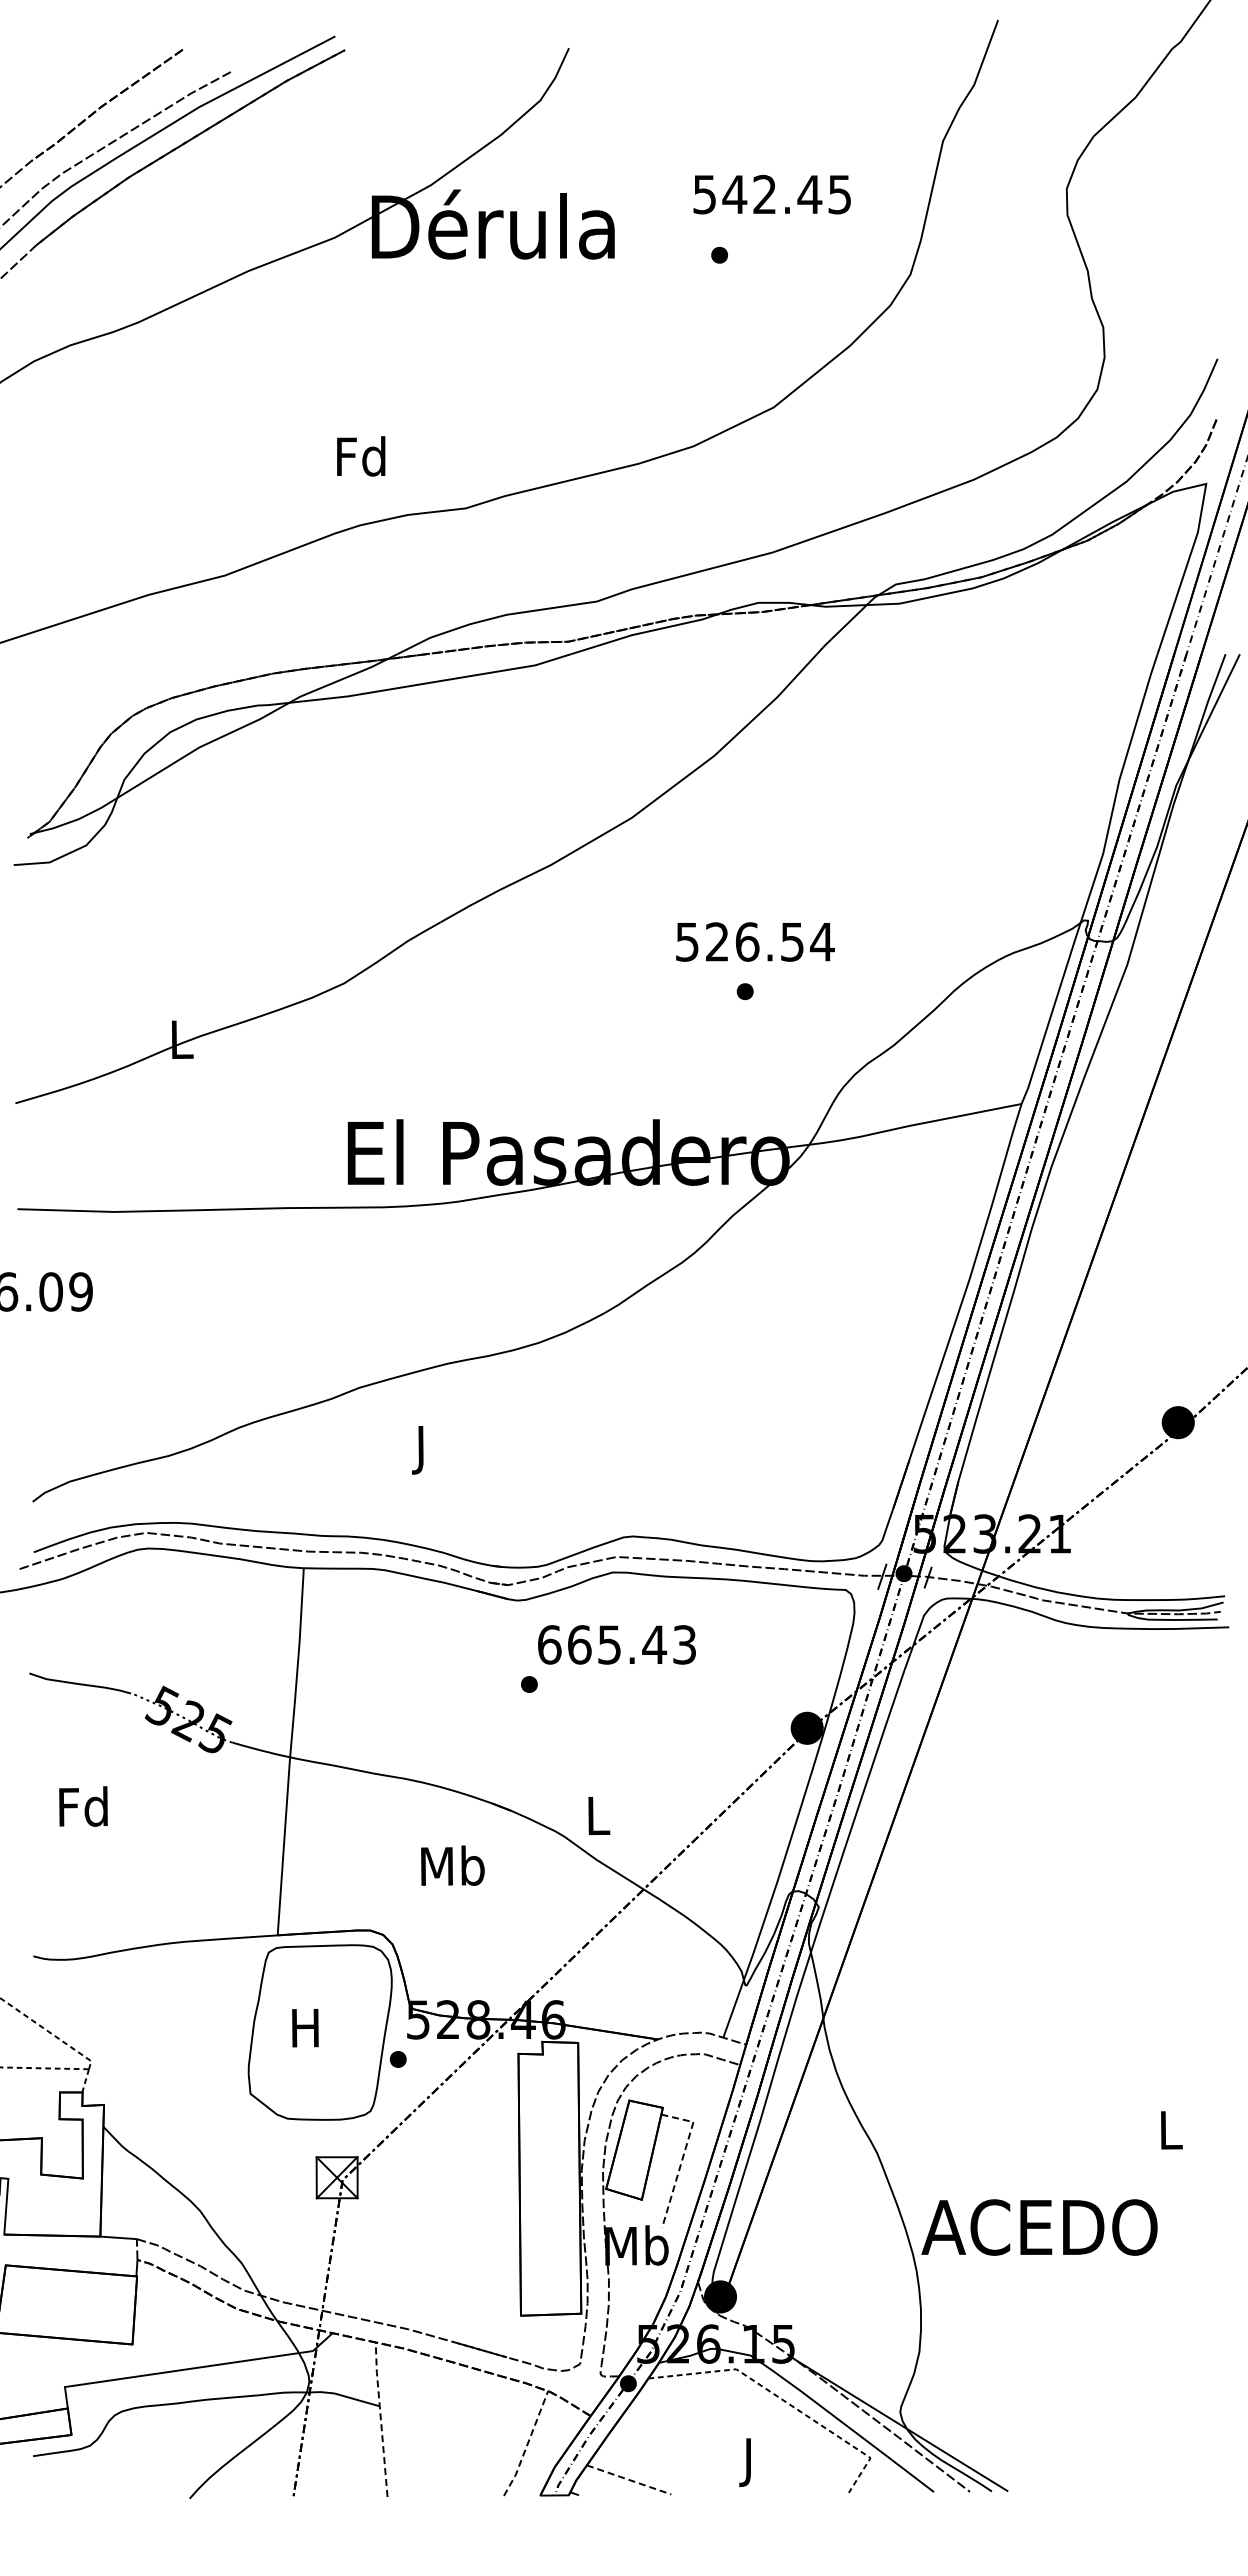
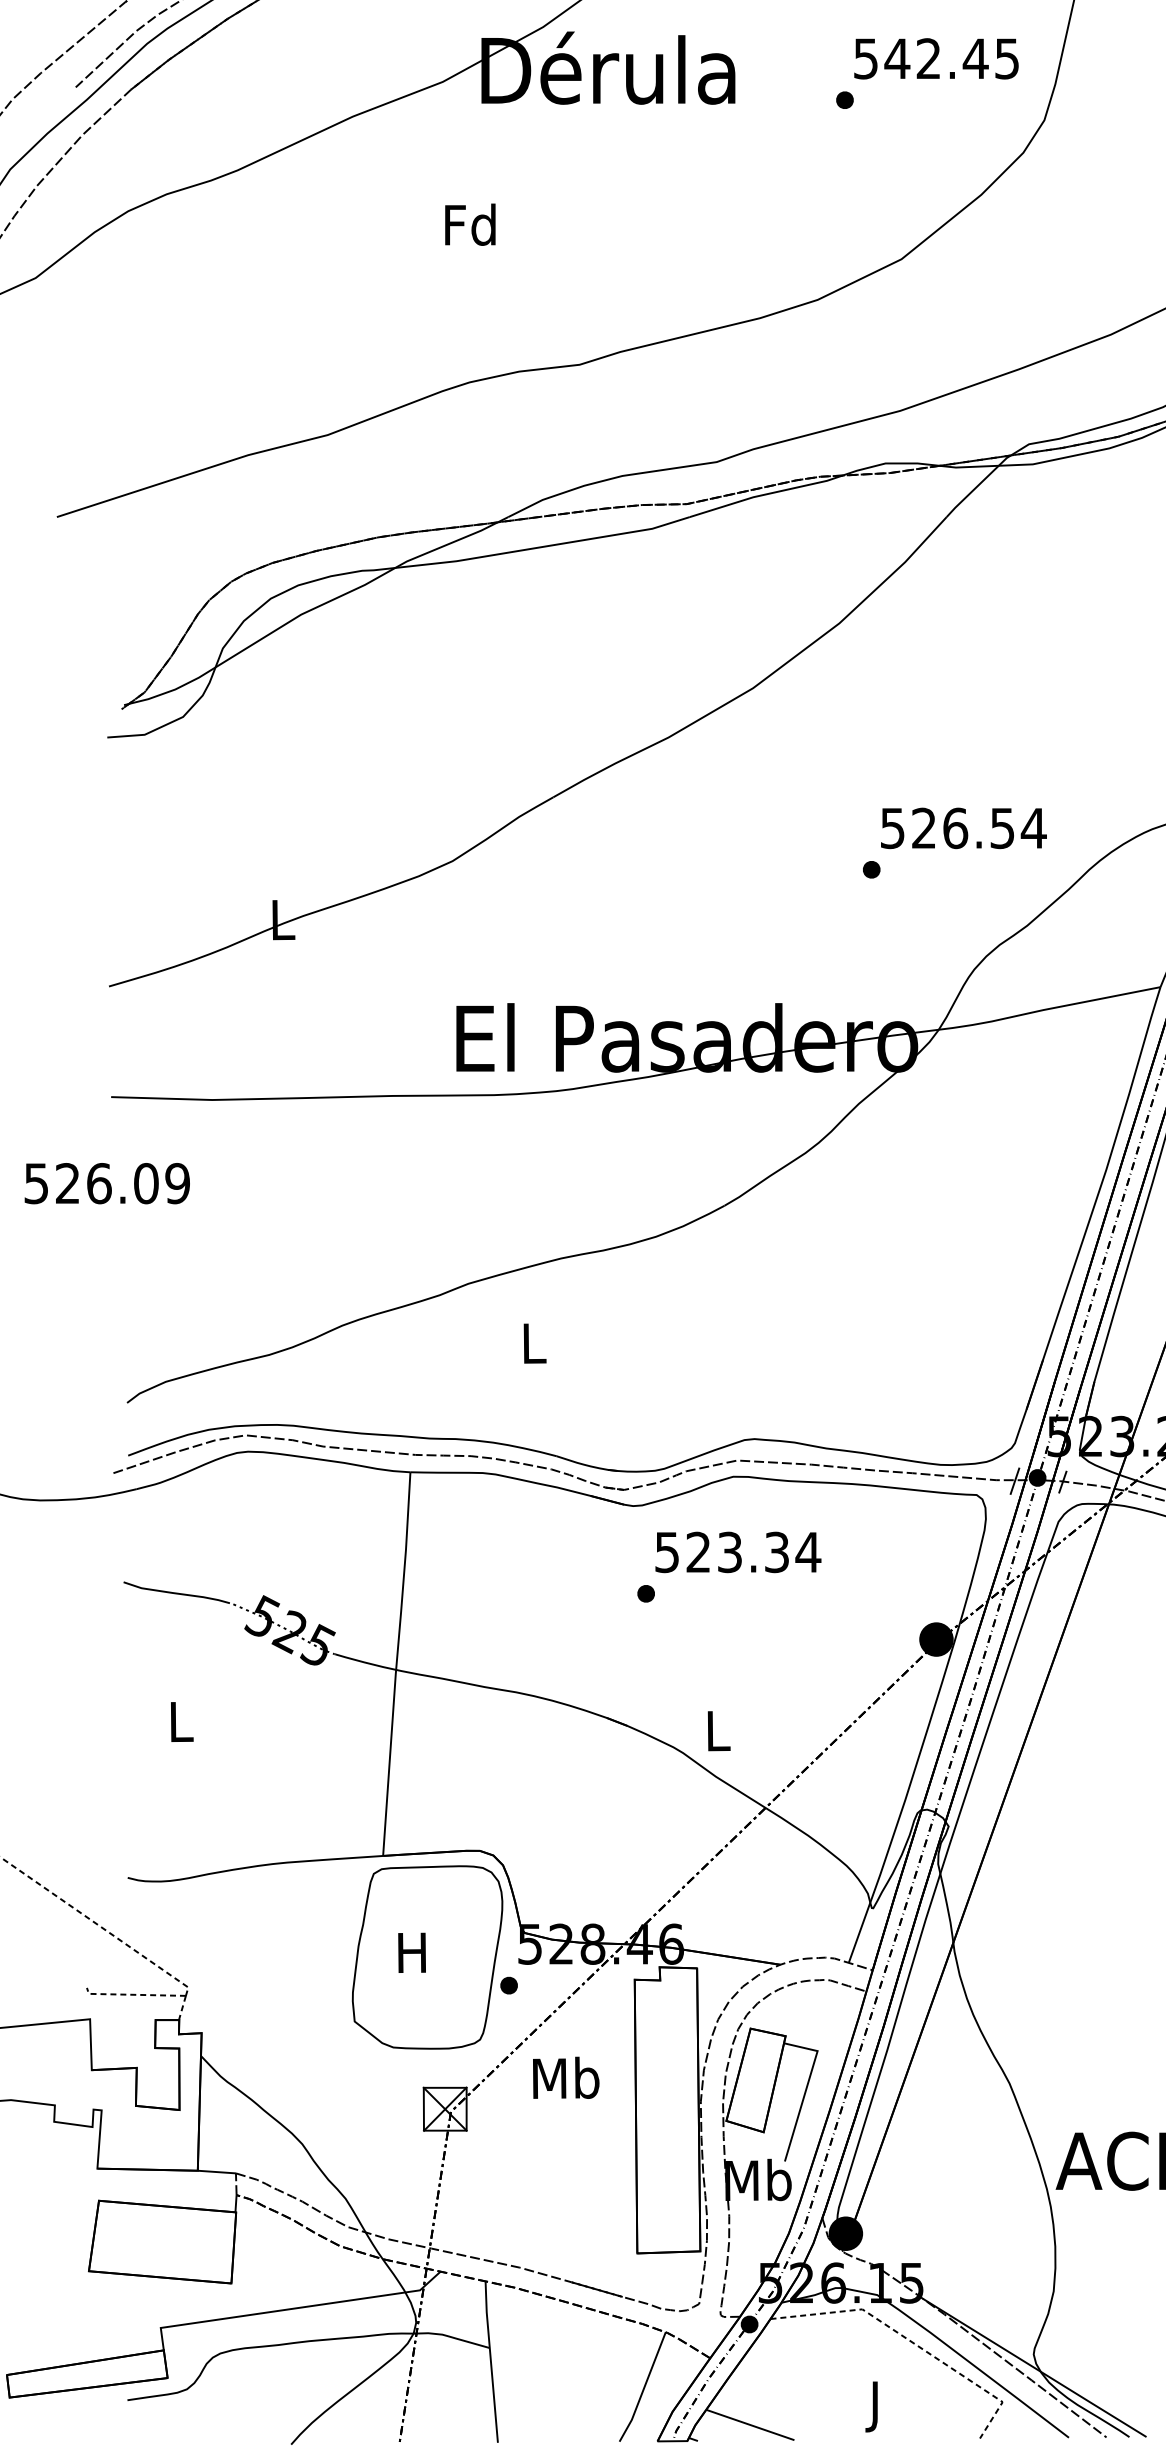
text: (771, 194) -> (935, 58), moved
text: (361, 456) -> (470, 224), moved
text: (755, 941) -> (963, 827), moved
text: (423, 1450) -> (535, 1349), J -> L
text: (617, 1644) -> (738, 1551), 665.43 -> 523.34
text: (83, 1806) -> (180, 1721), Fd -> L
text: (452, 1865) -> (565, 2077), moved
line: (682, 2159) -> (806, 2090), dashed -> solid
line: (380, 2418) -> (490, 2360), dashed -> solid
line: (527, 2444) -> (644, 2387), dashed -> solid
line: (629, 2479) -> (750, 2424), dashed -> solid

